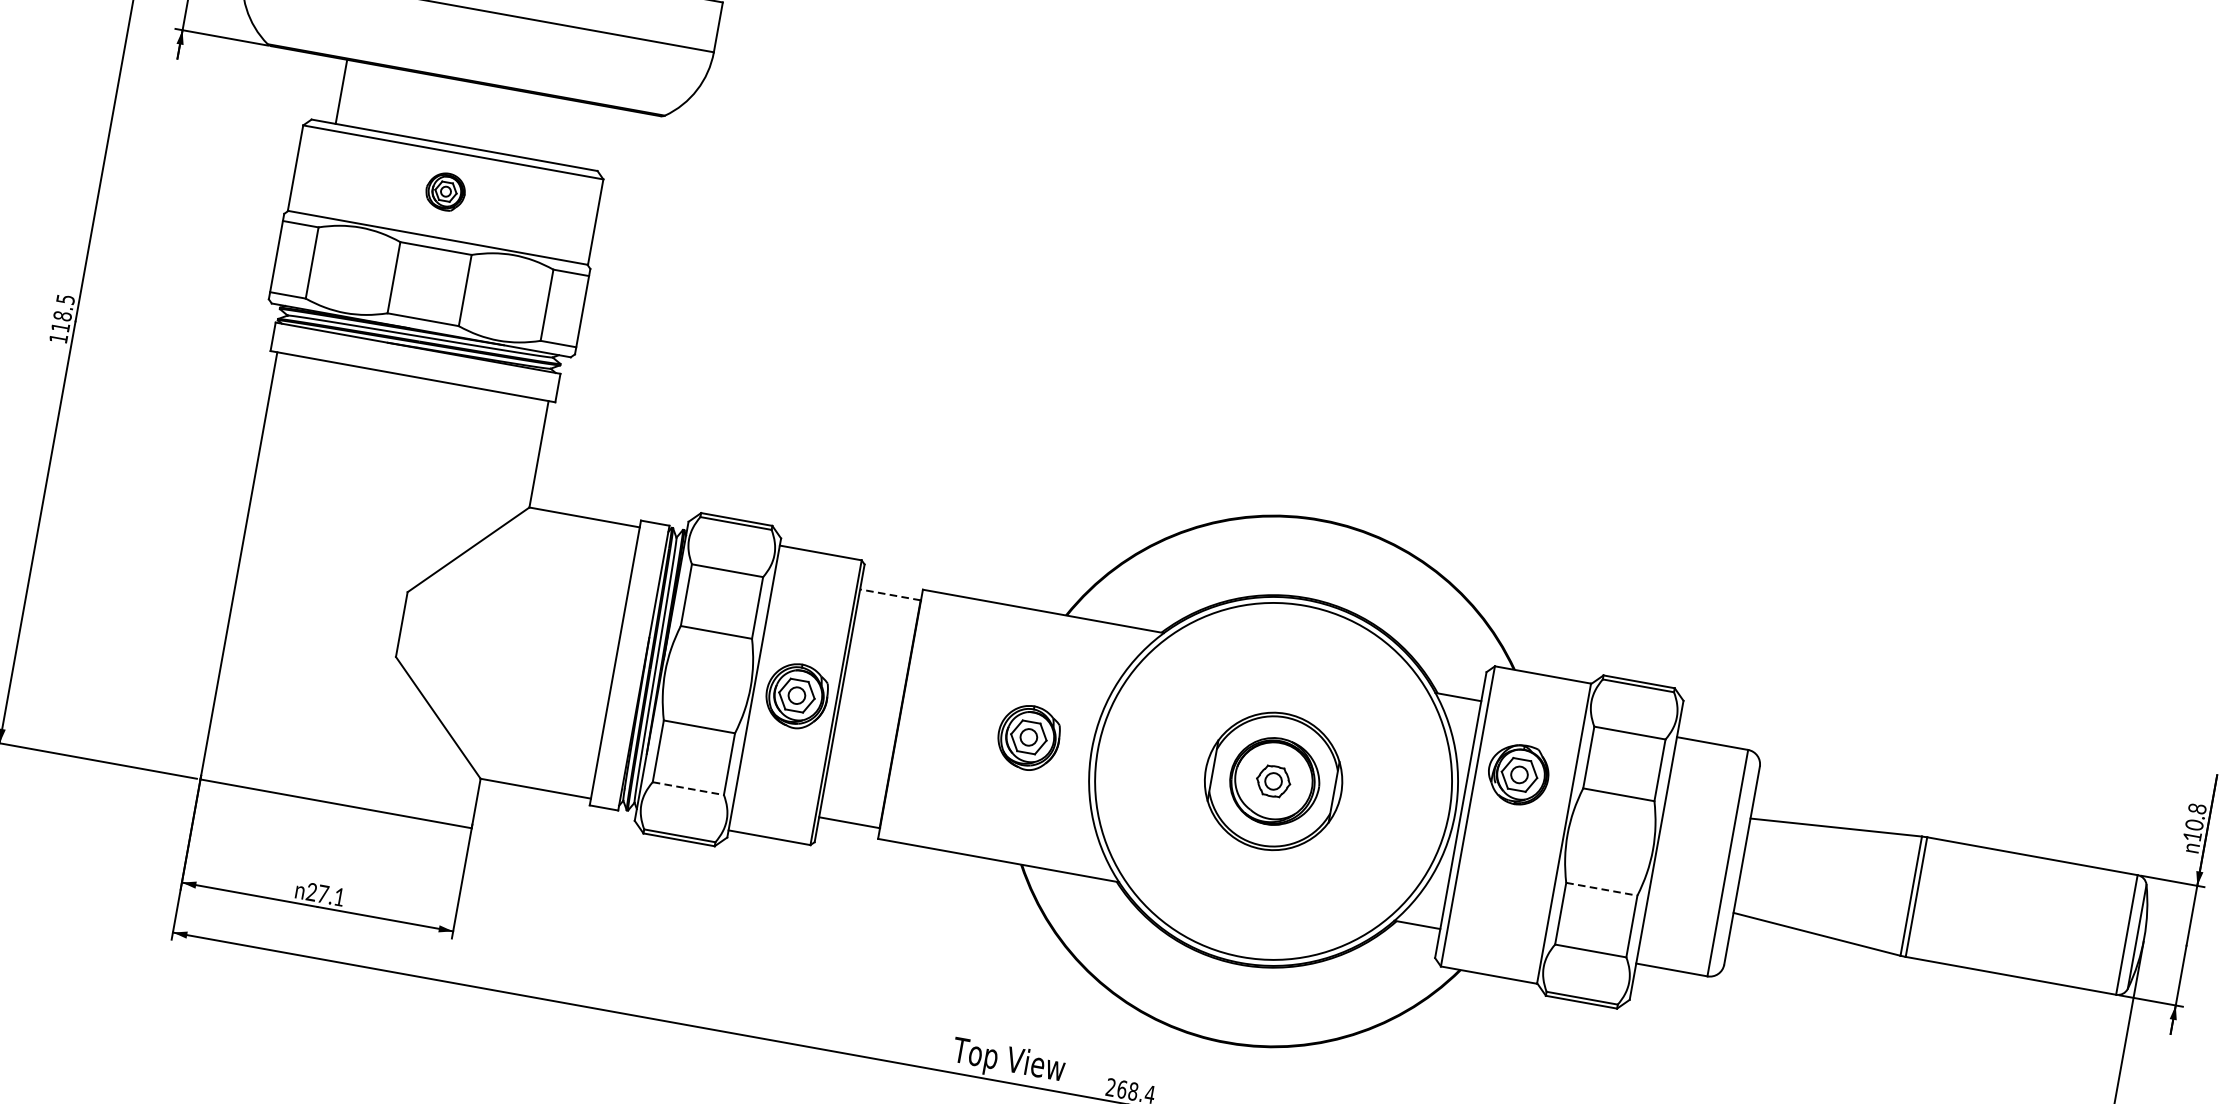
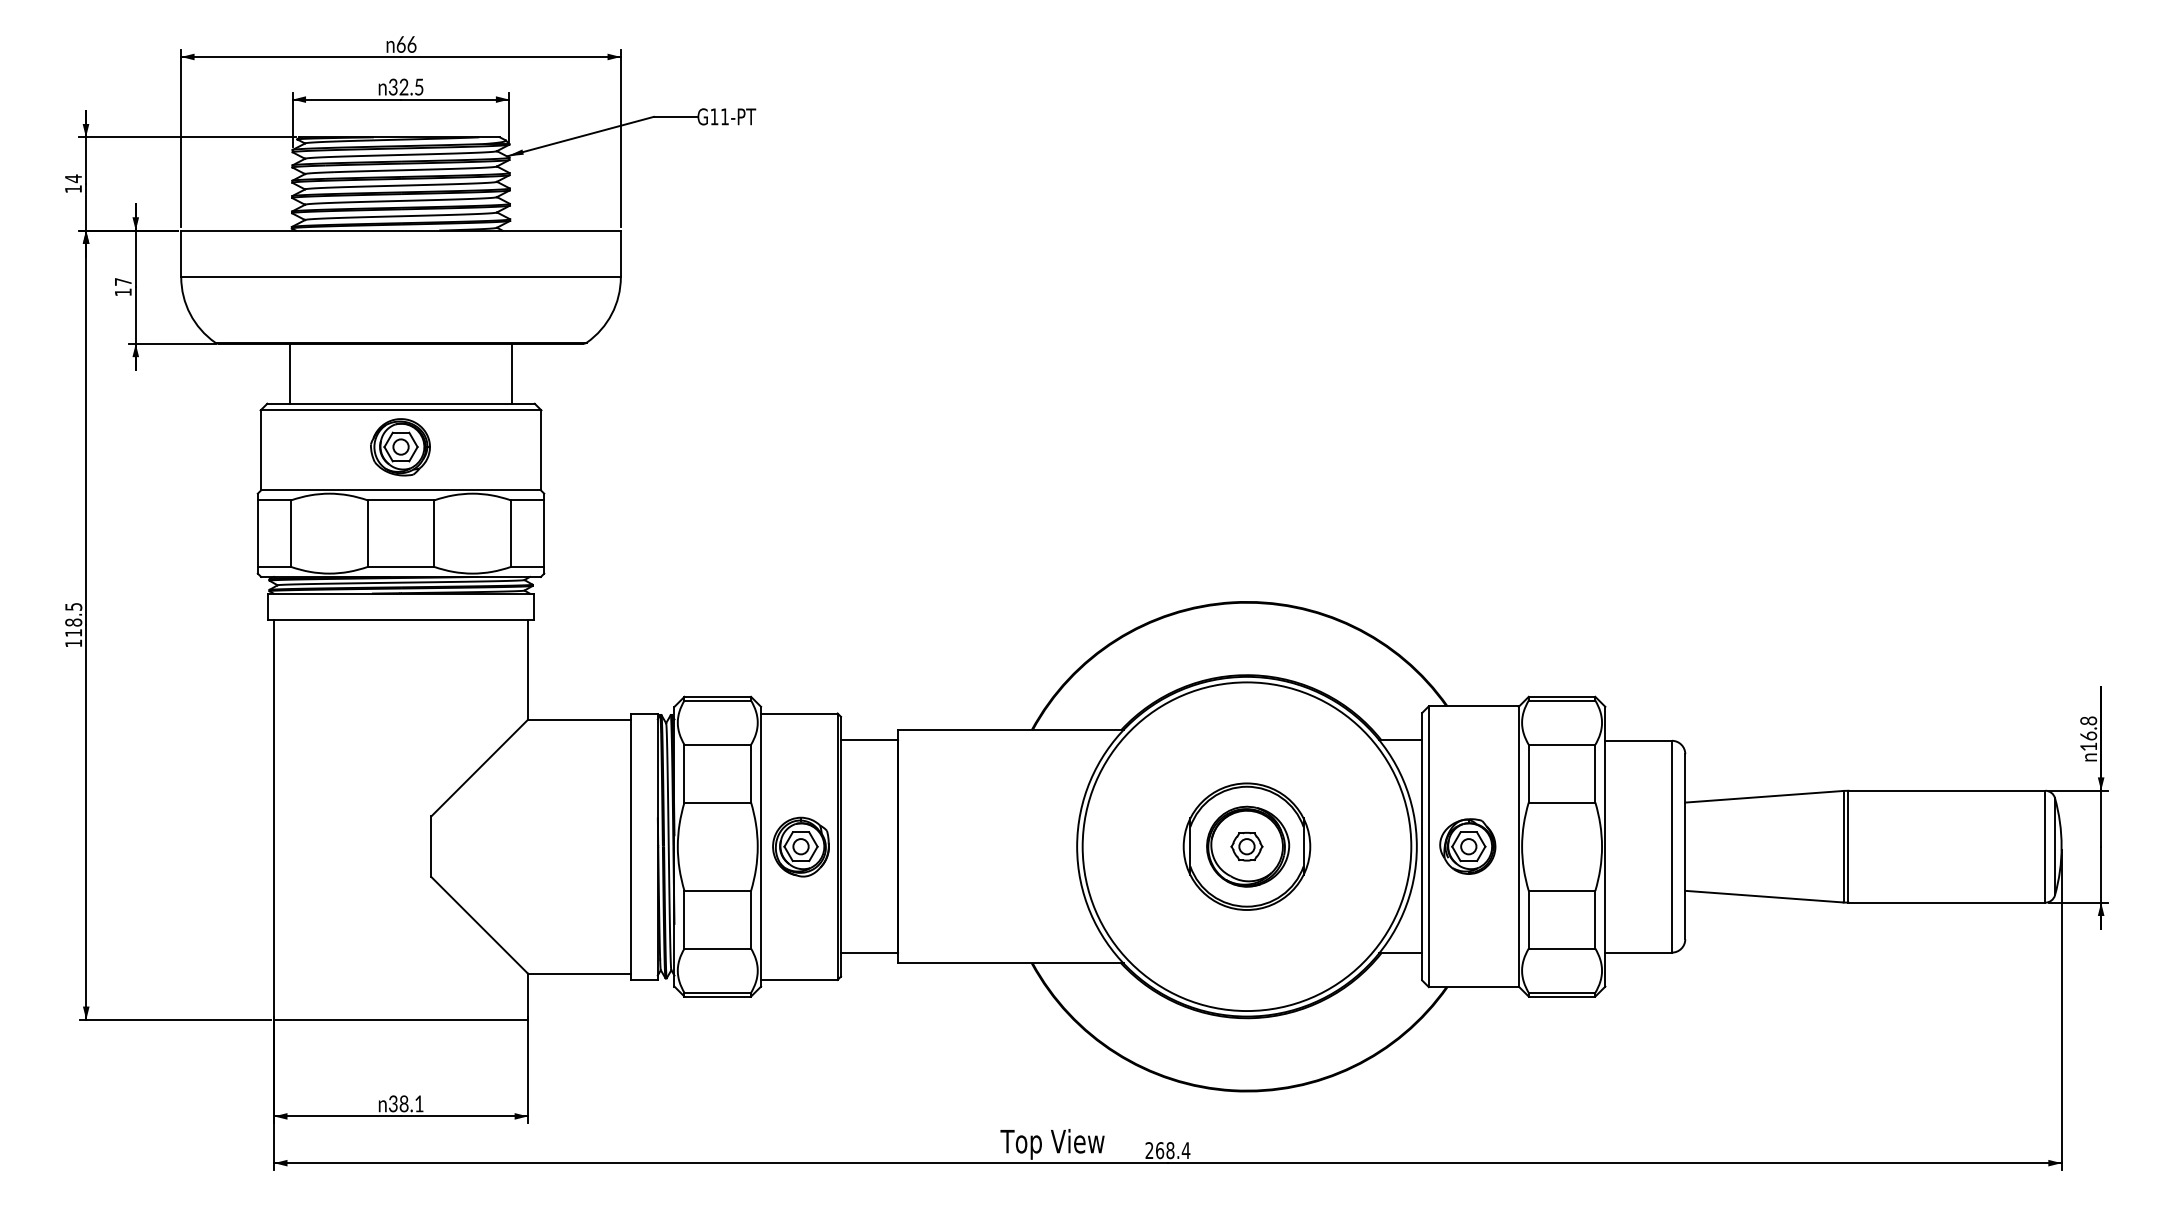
line: (579, 134) -> (512, 373), added
part: (445, 191) -> (400, 447), size x1.67
line: (889, 595) -> (868, 740), dashed -> solid
part: (1028, 737) -> (1017, 846), removed
part: (1518, 774) -> (1467, 846), moved
line: (689, 788) -> (718, 948), dashed -> solid
text: (2194, 824) -> (2088, 735), 10.8 -> 16.8
line: (1602, 888) -> (1562, 890), dashed -> solid
text: (317, 892) -> (398, 1103), 27.1 -> 38.1

